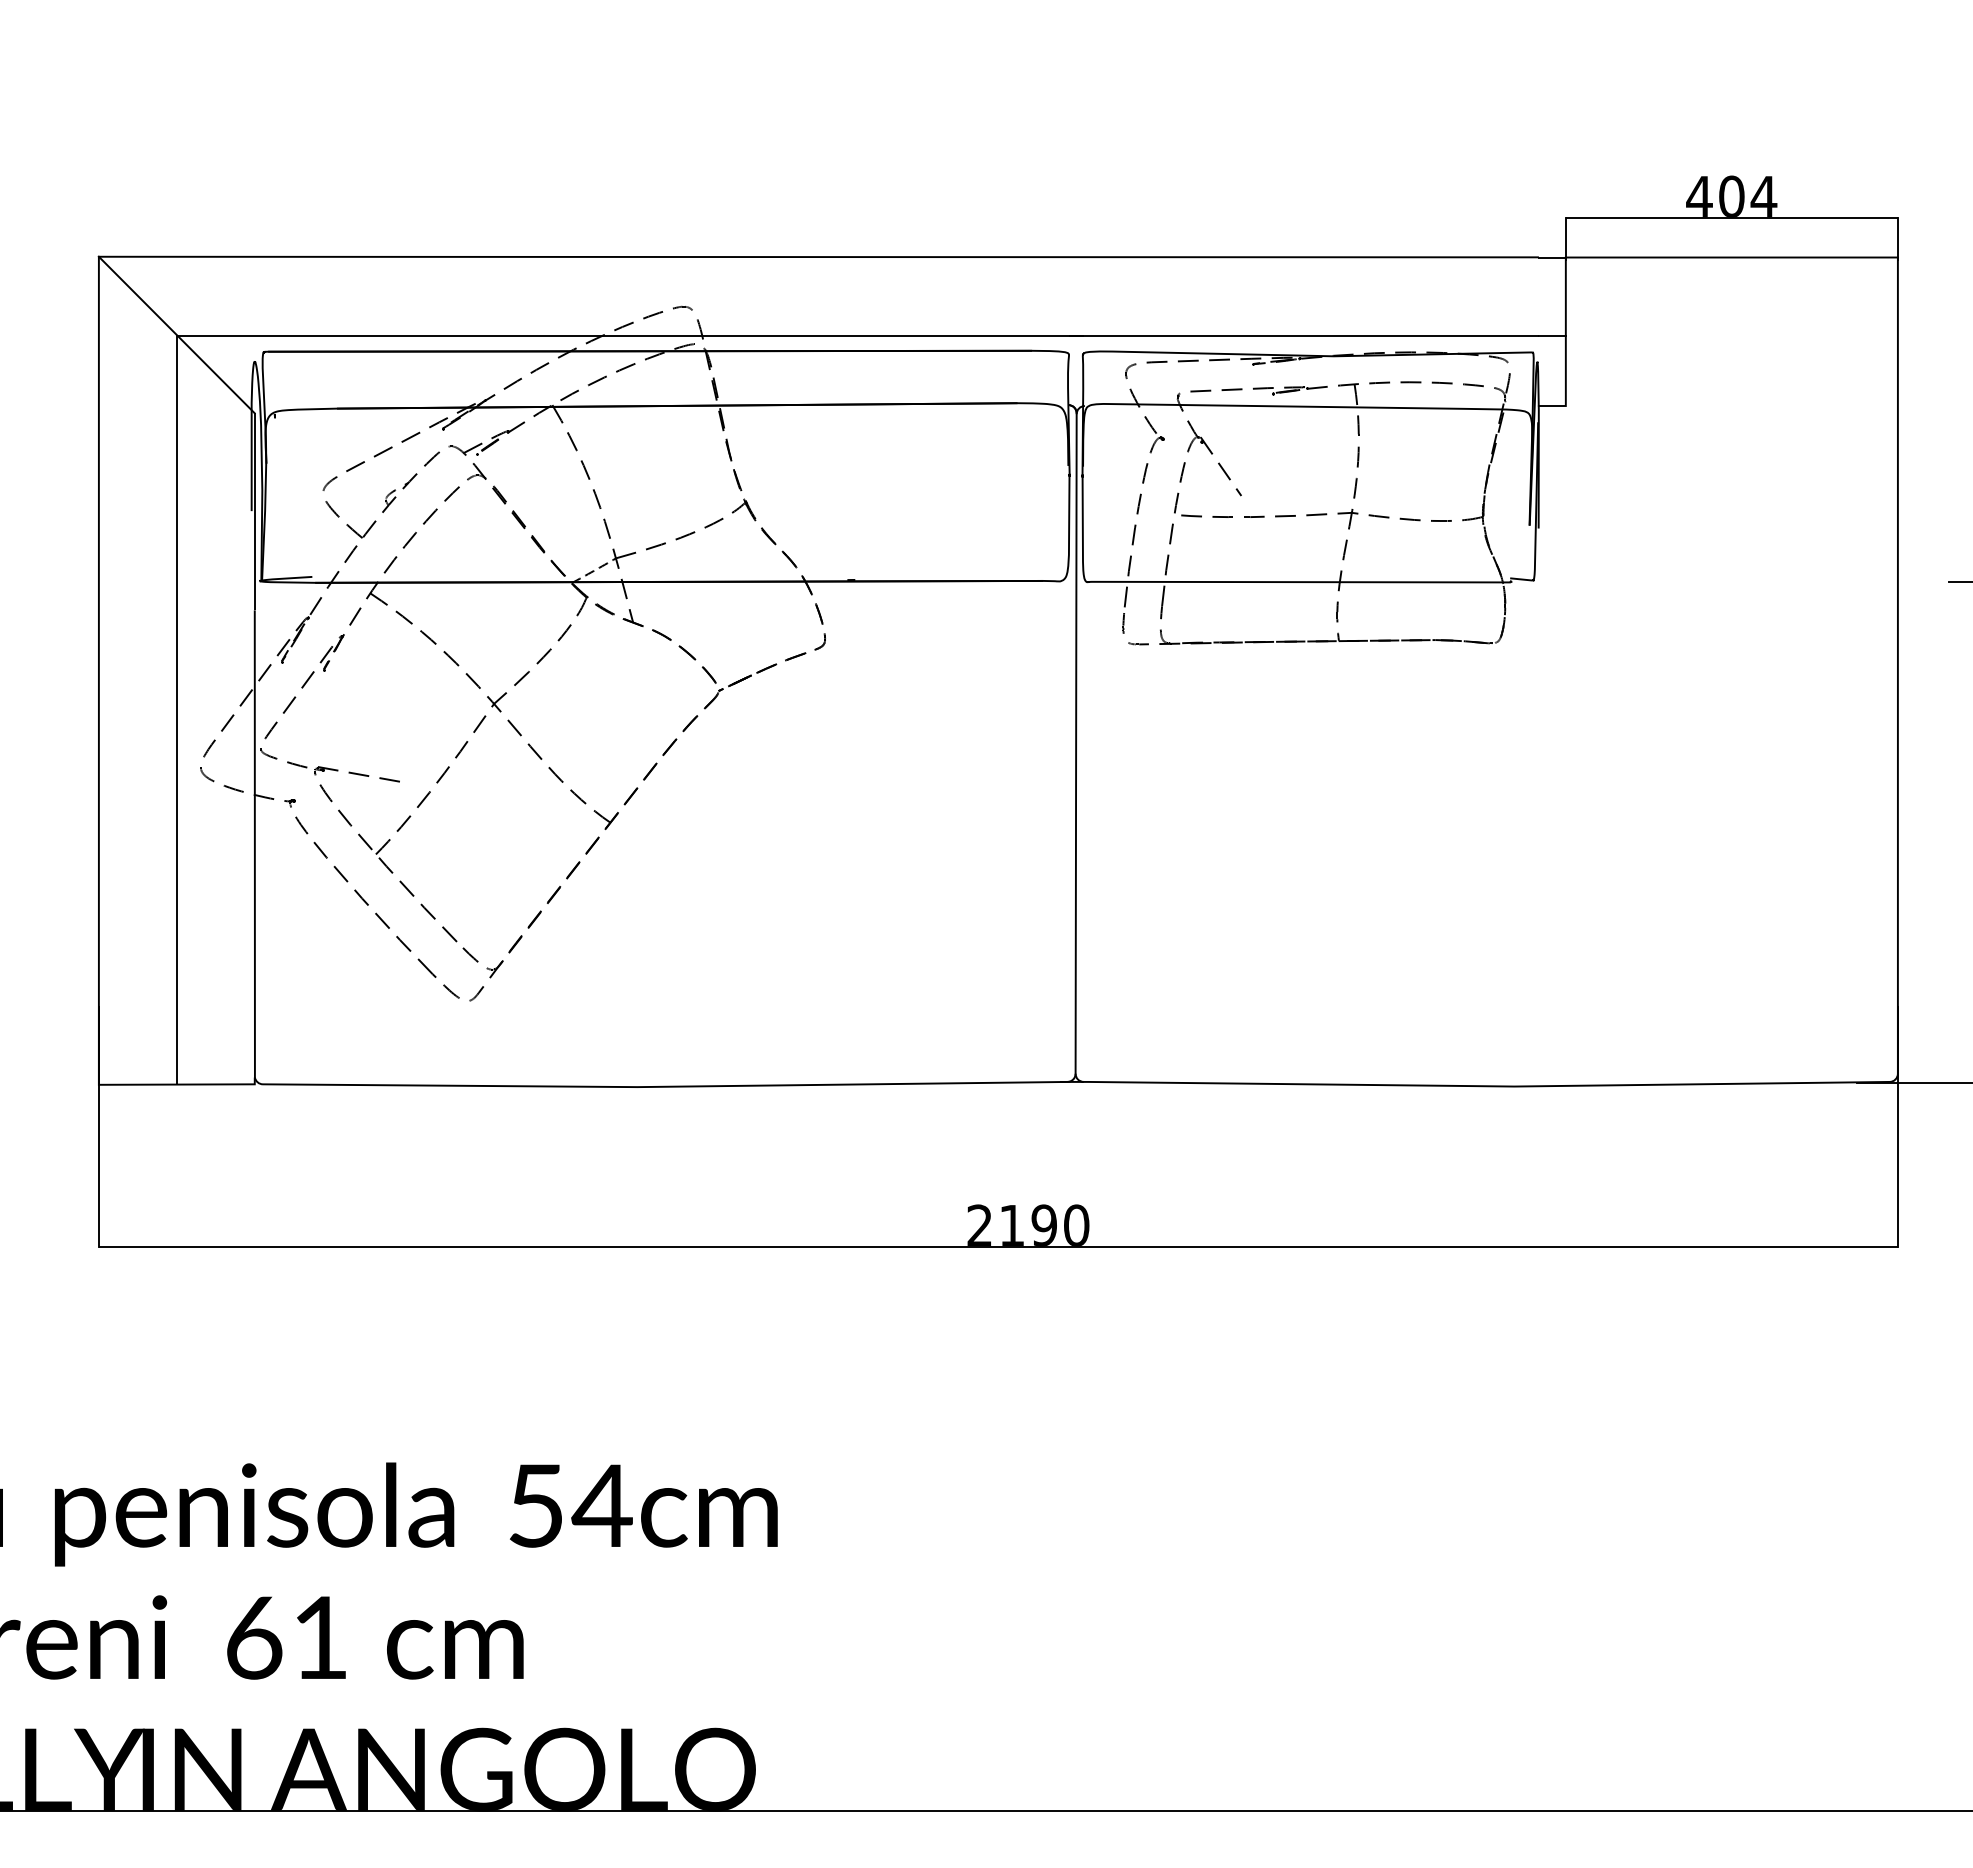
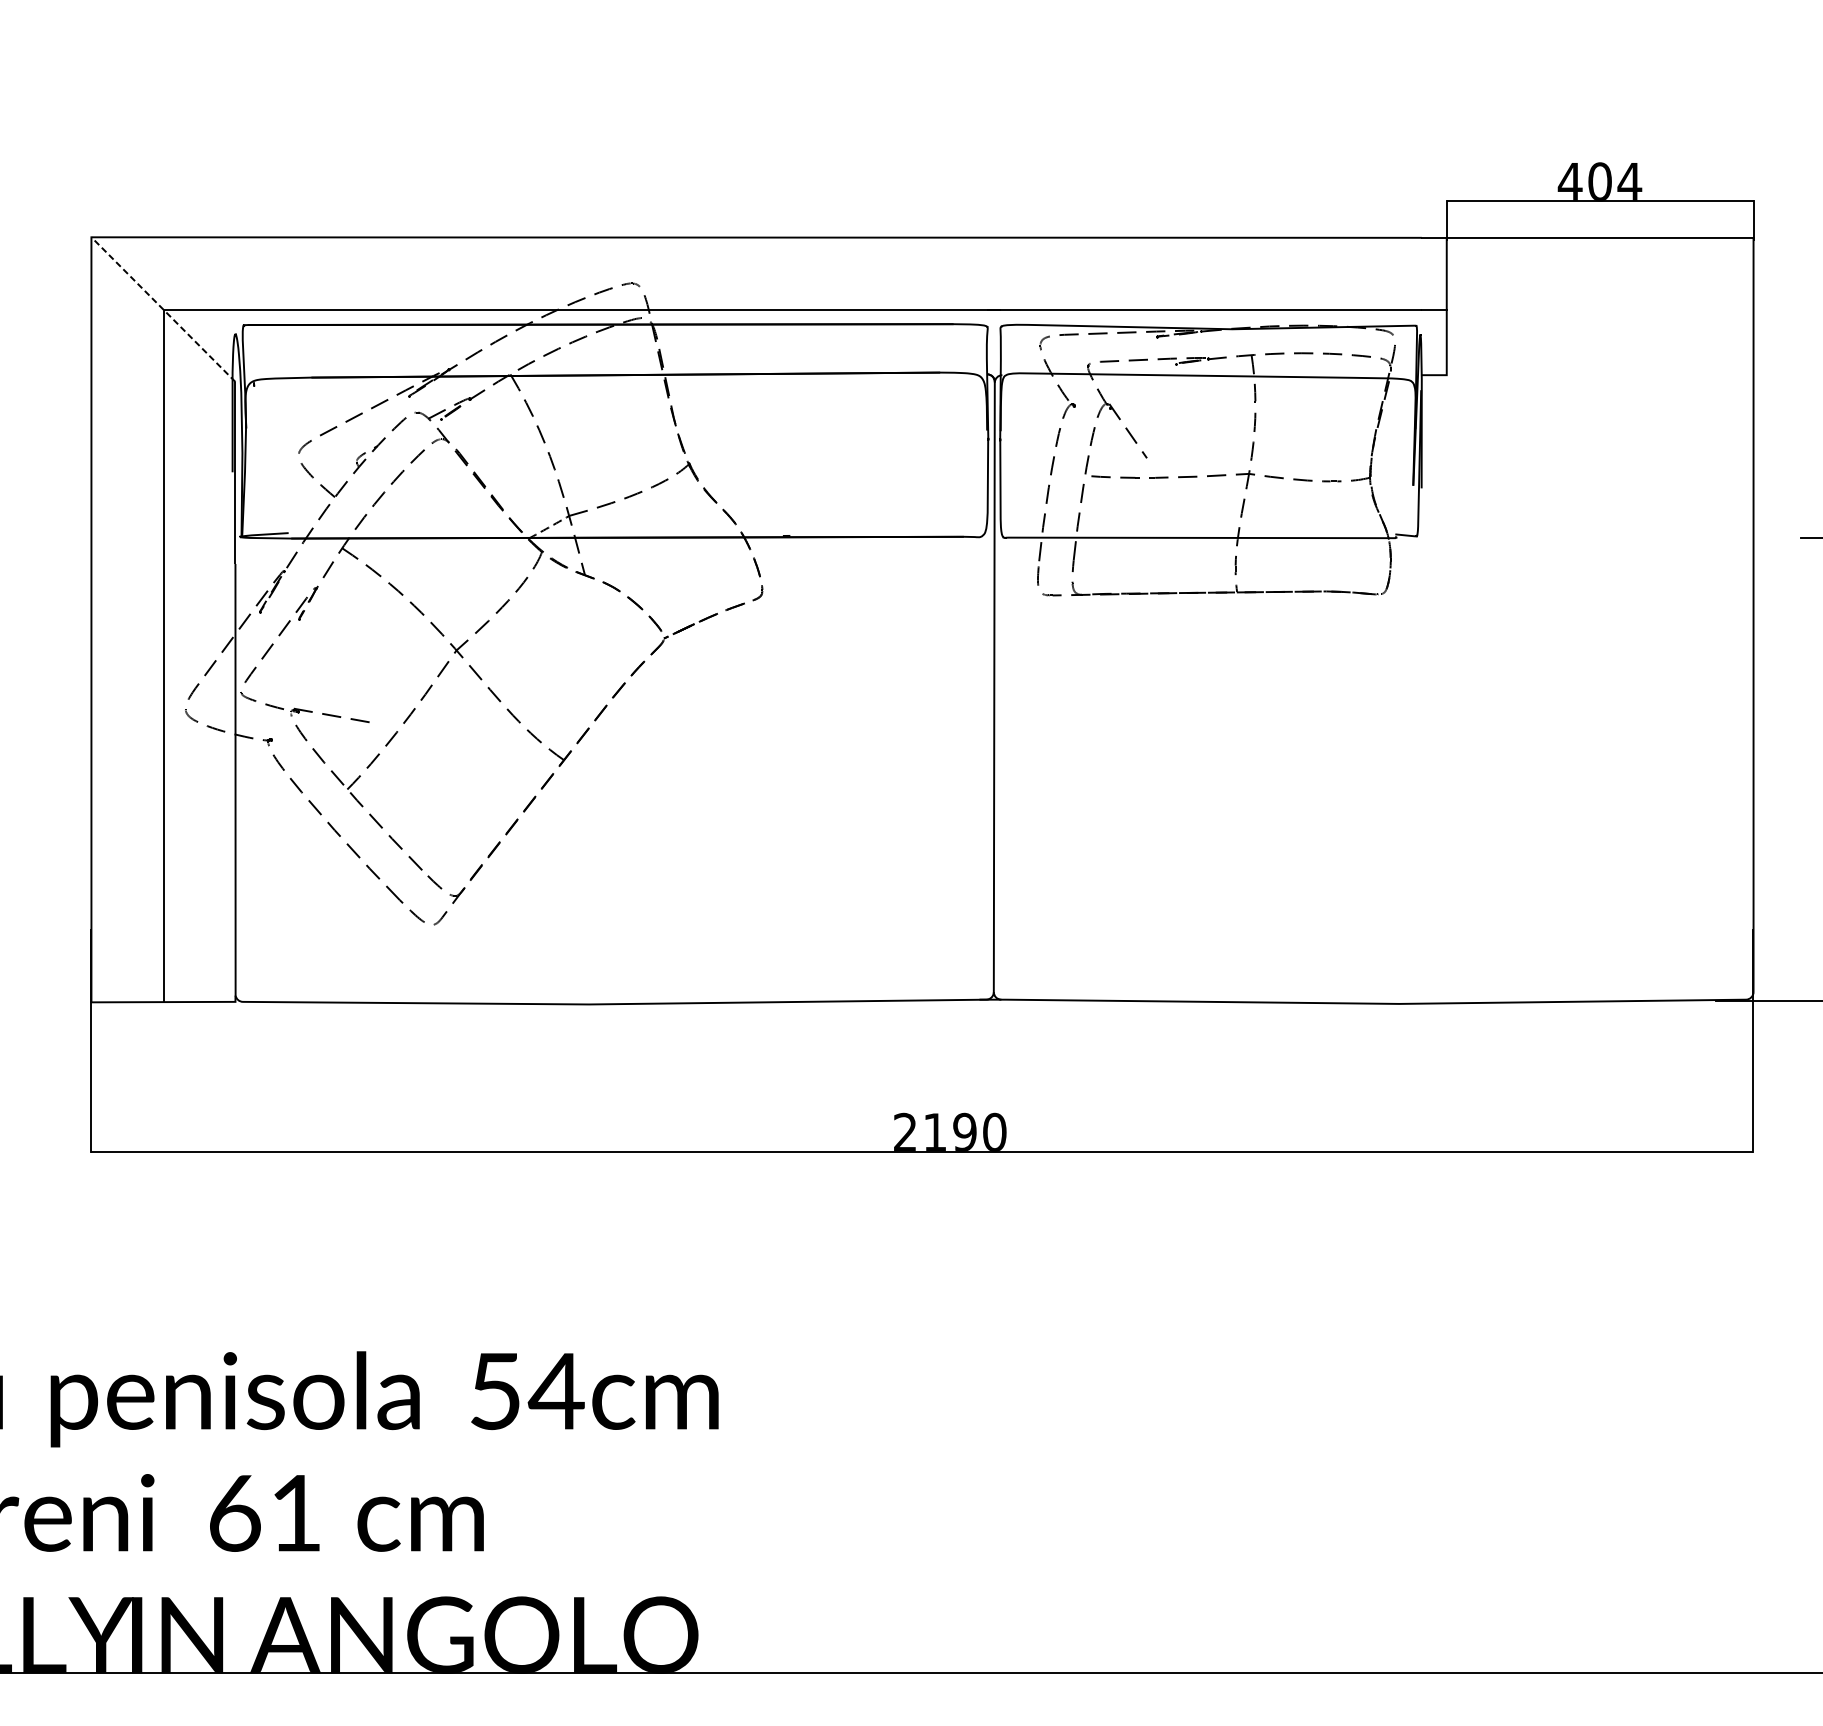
line: (176, 334) -> (163, 309), solid -> dashed

